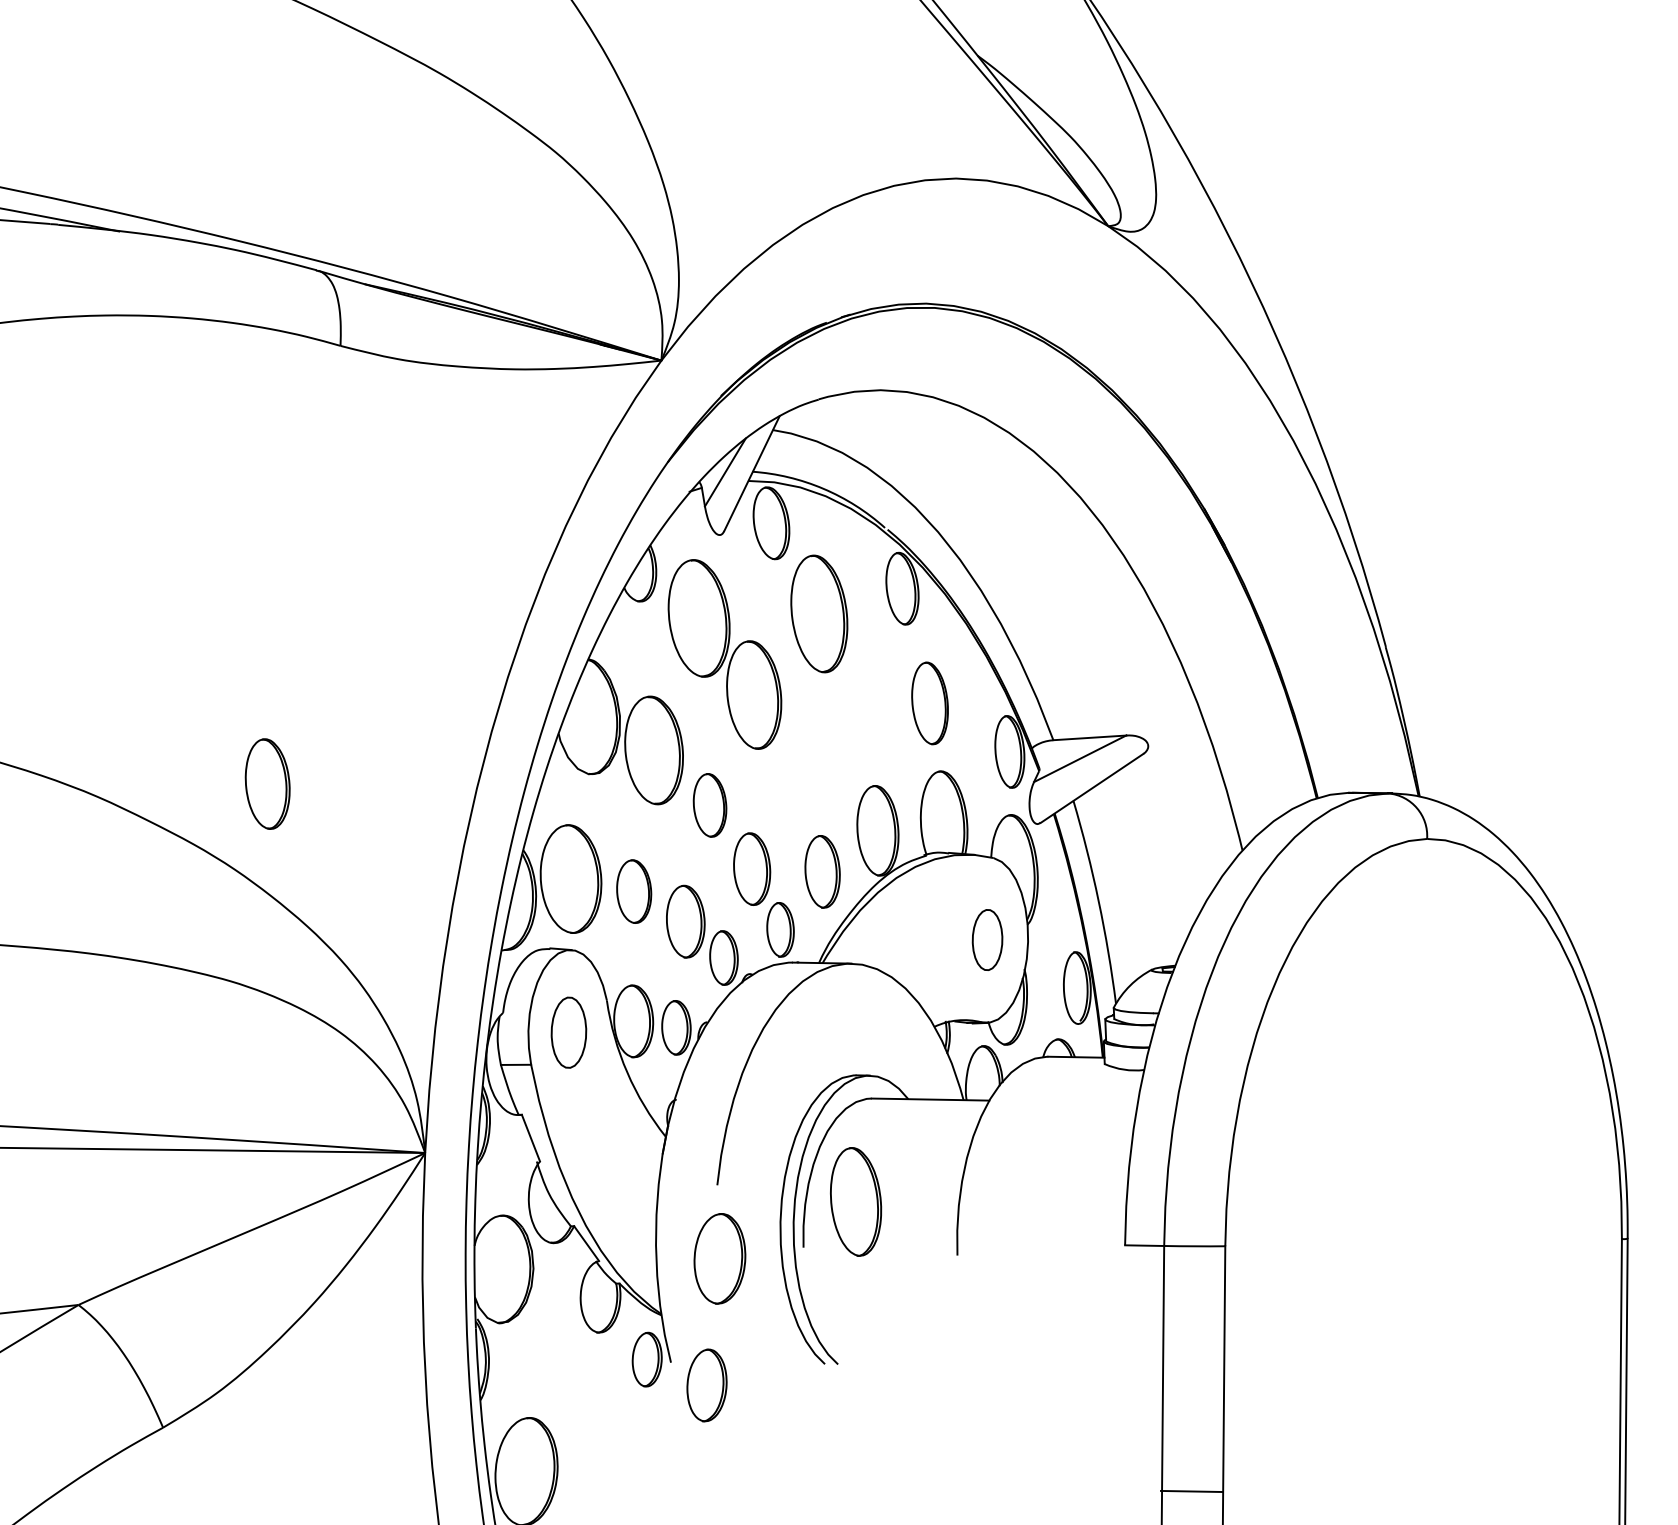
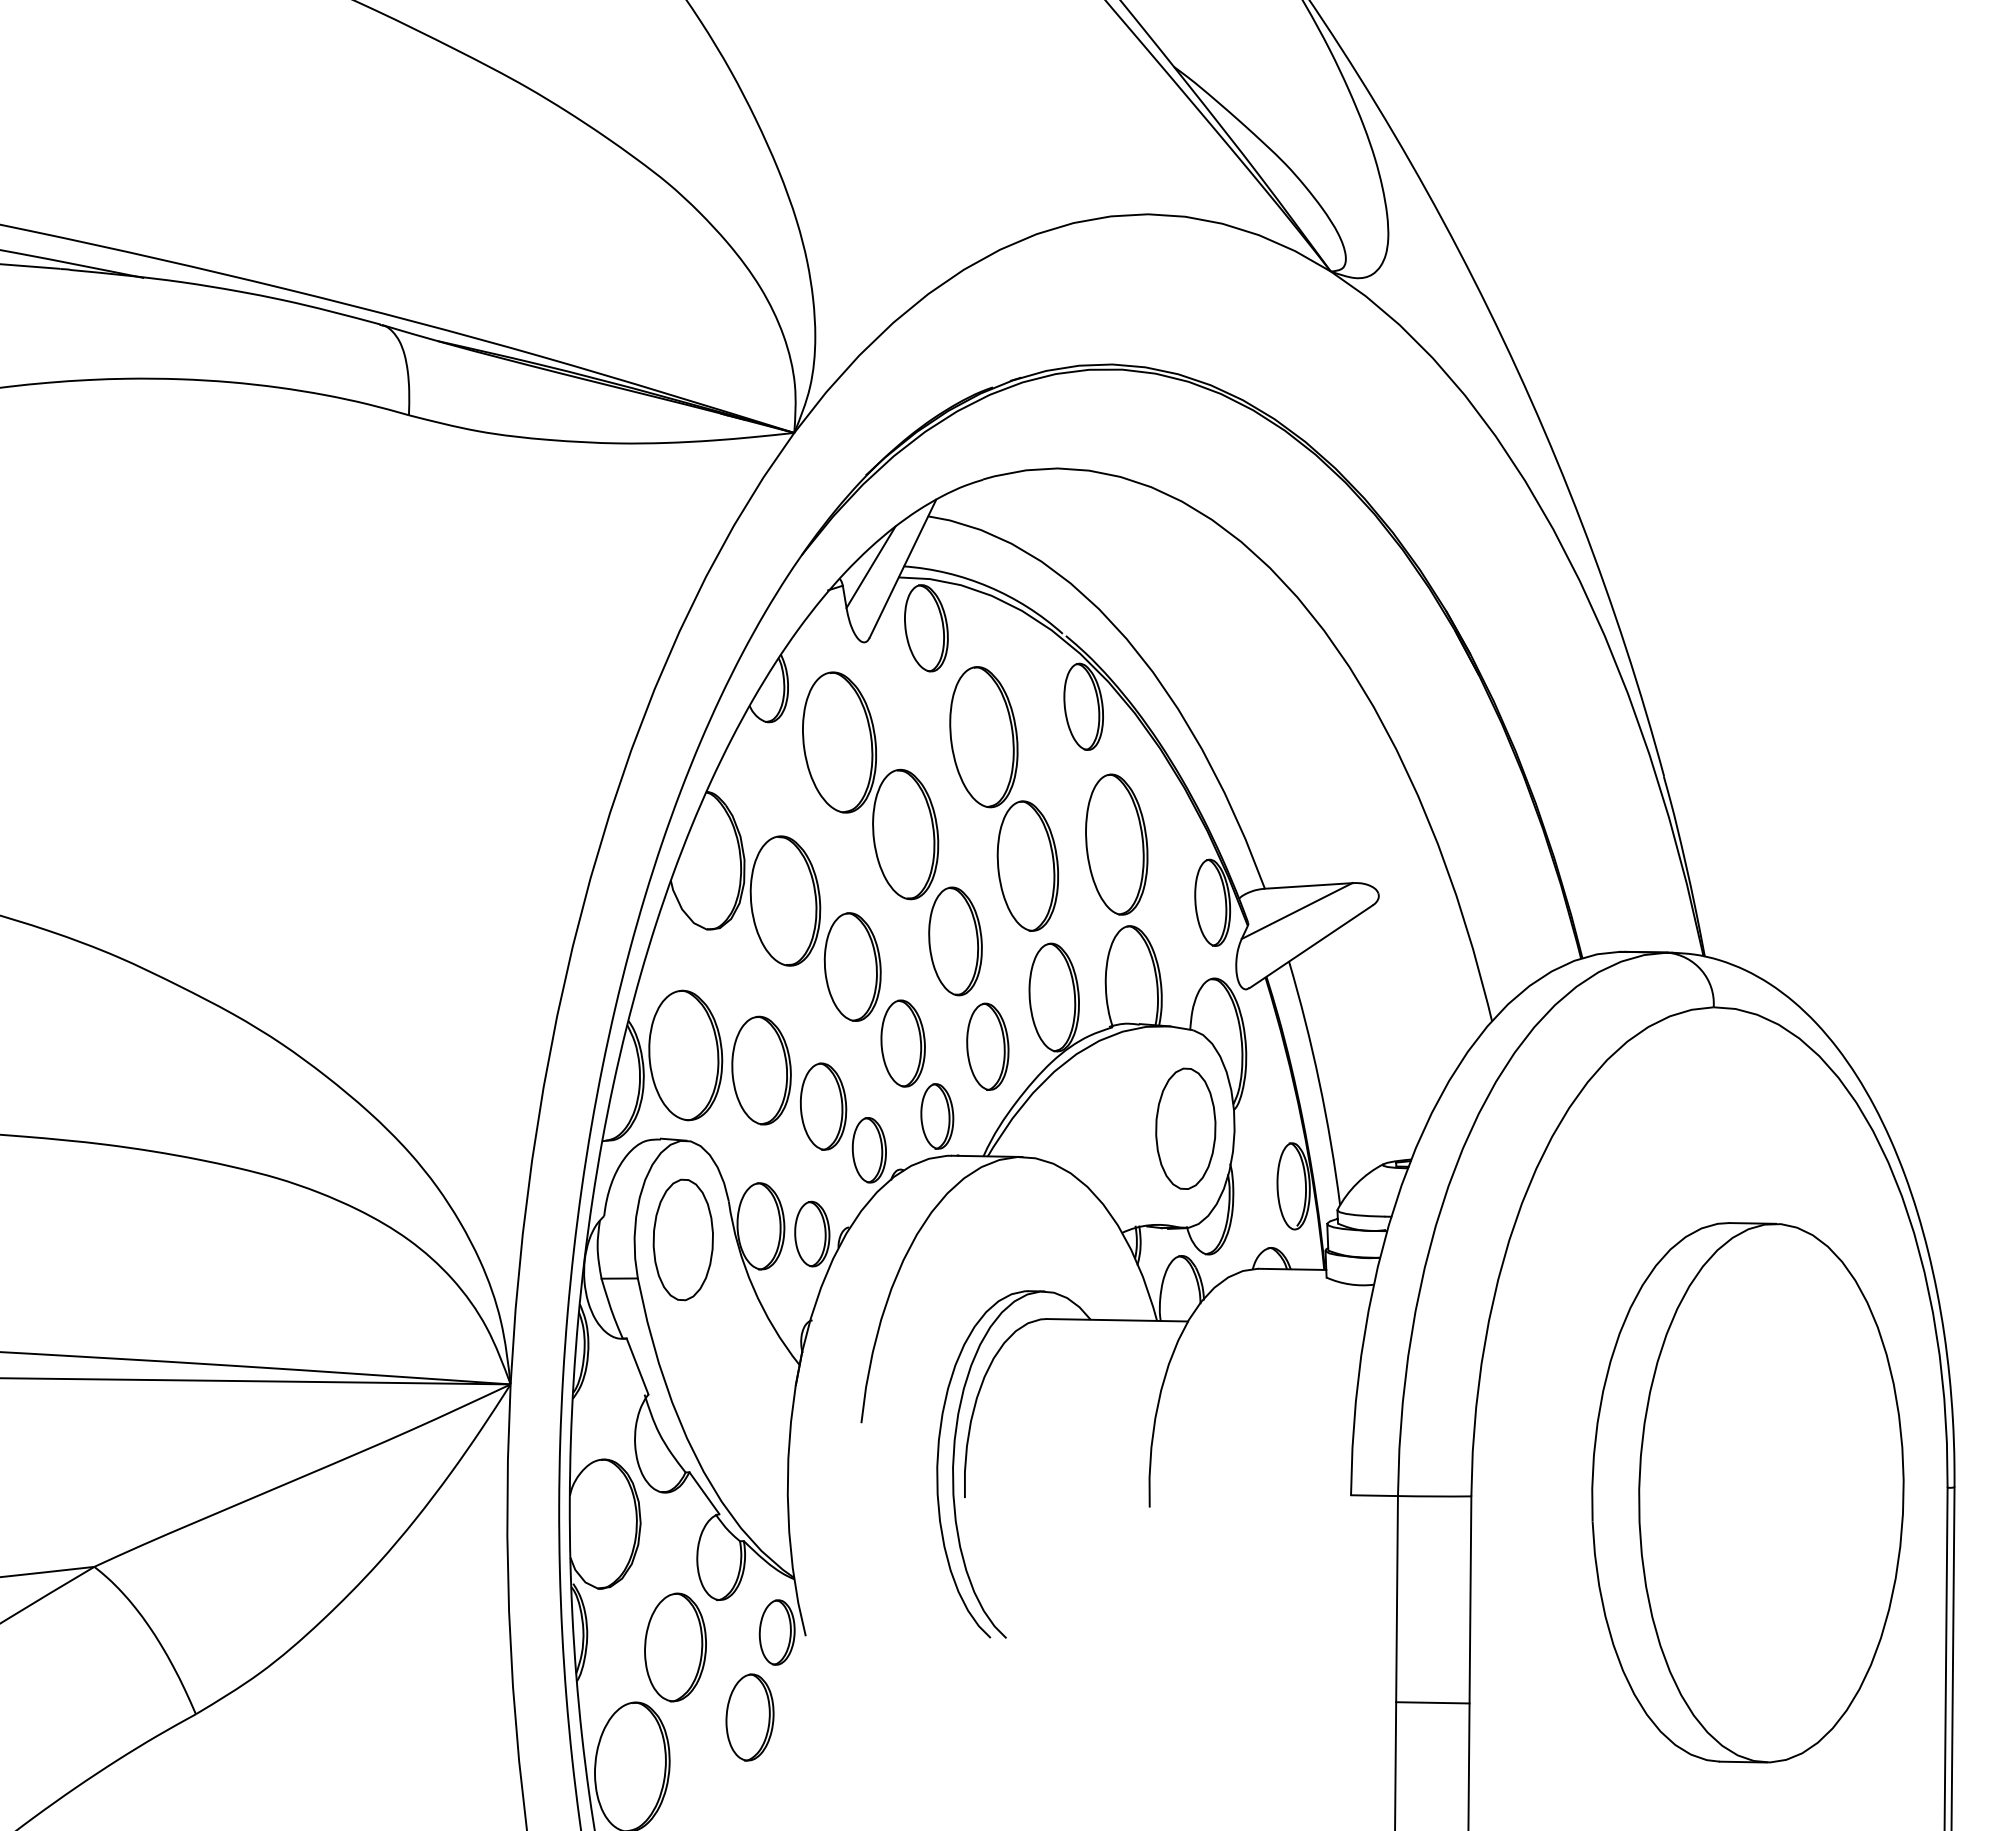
part: (929, 703) -> (1116, 844), size x1.43
part: (267, 784) -> (955, 941), moved
part: (709, 804) -> (852, 966), size x1.43
part: (634, 891) -> (761, 1070), size x1.43
part: (987, 939) -> (1185, 1128), size x1.67
part: (568, 1032) -> (682, 1239), size x1.43
part: (855, 1201) -> (1027, 865), moved
part: (1455, 1243) -> (1747, 1492), added
part: (719, 1258) -> (675, 1647), moved
part: (706, 1385) -> (749, 1717), moved
line: (1191, 1491) -> (1432, 1702), moved

